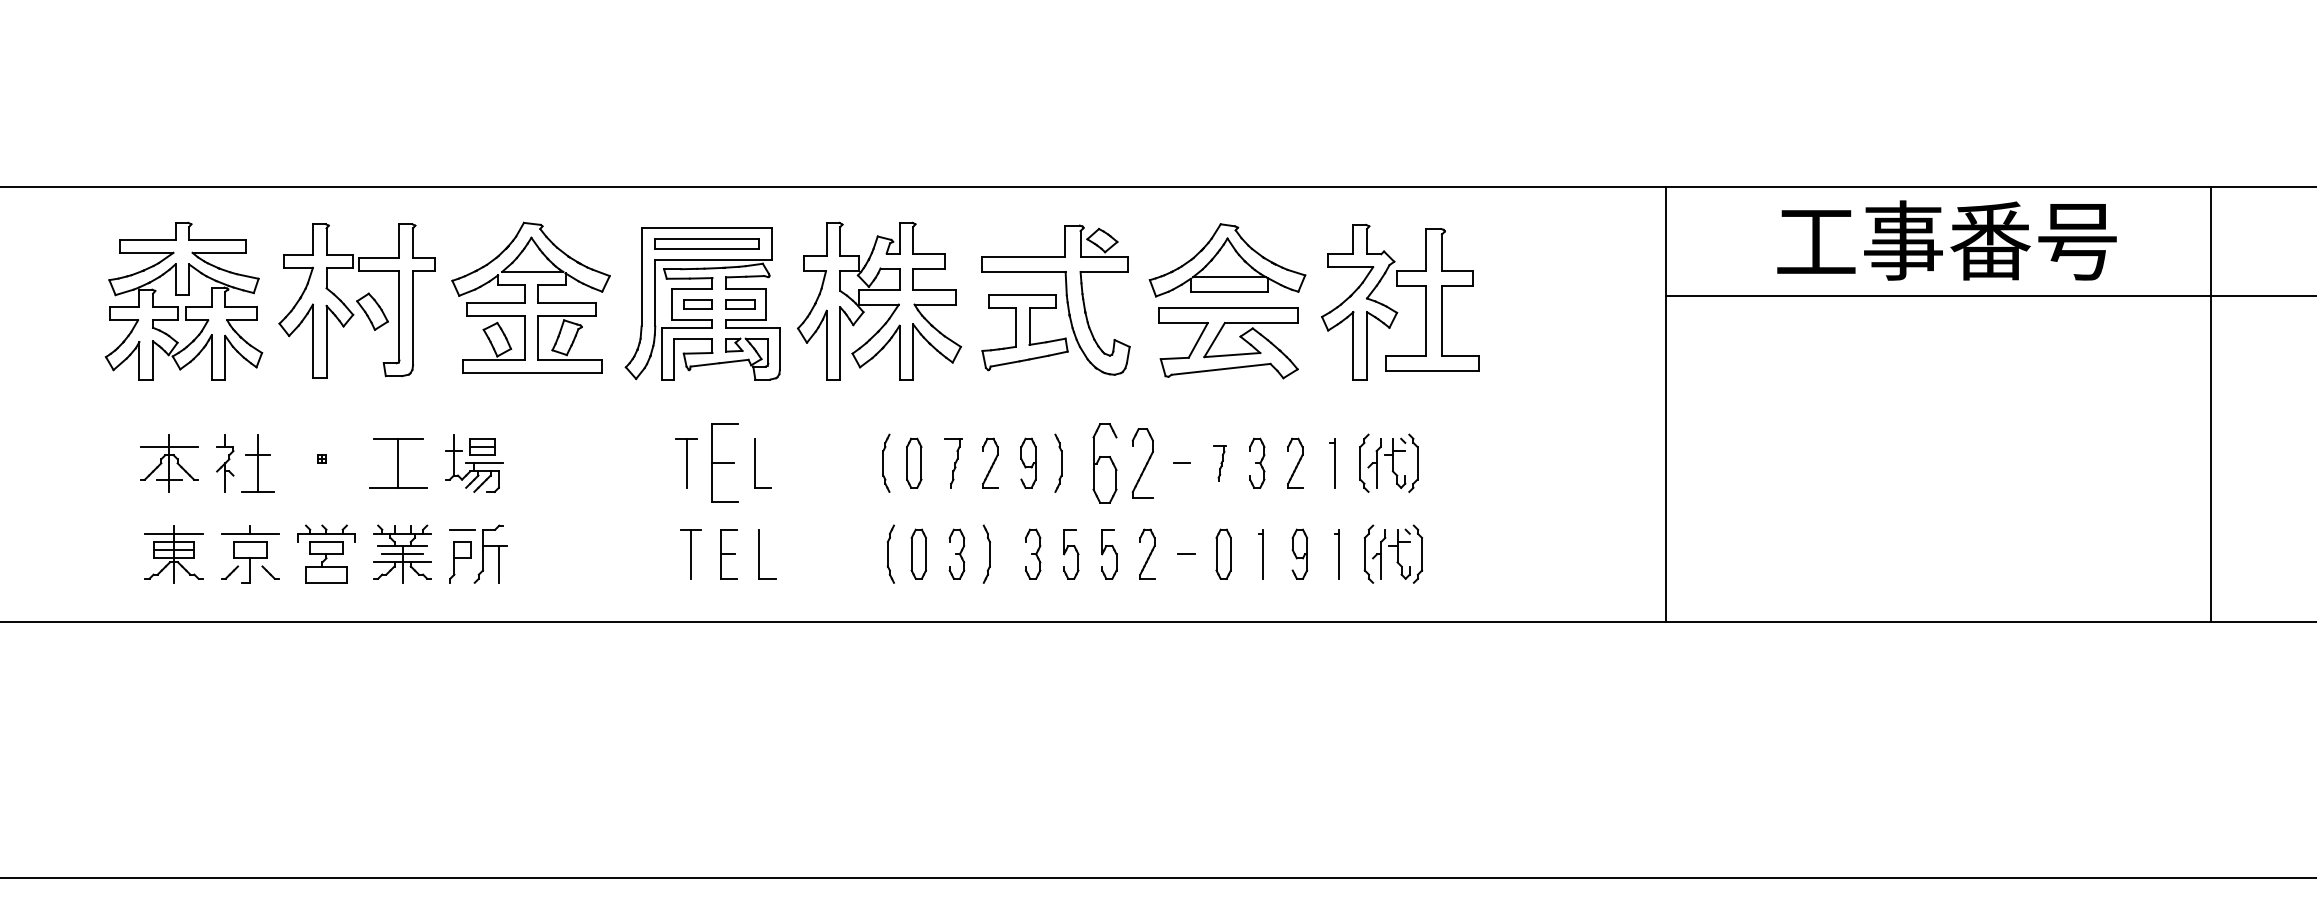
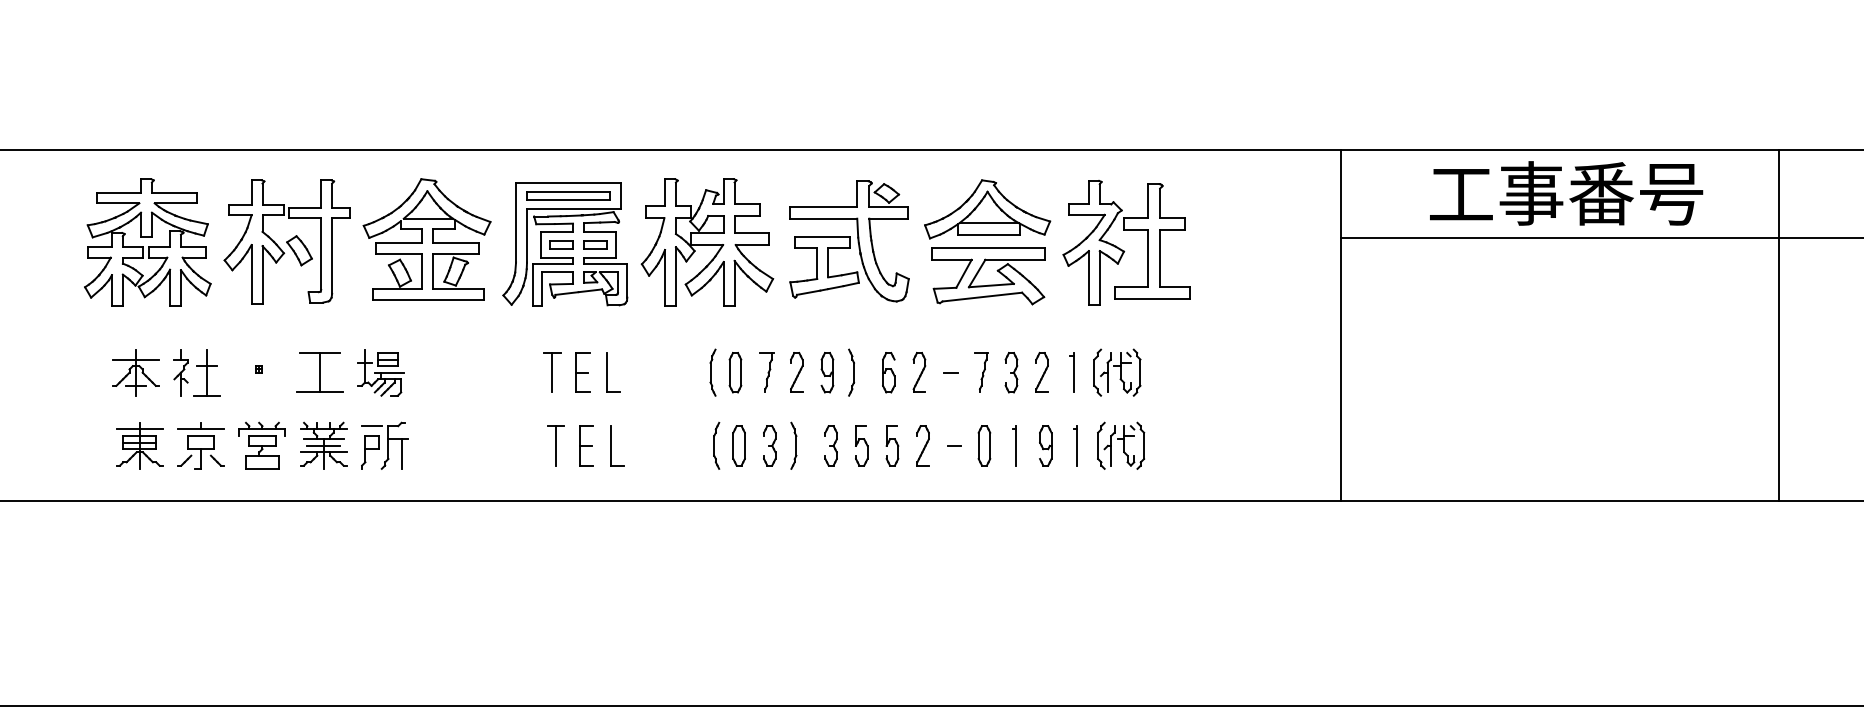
part: (1104, 462) -> (888, 372), size x0.62
part: (1142, 462) -> (919, 372), size x0.71
part: (724, 463) -> (582, 372), size x0.62
part: (1219, 463) -> (981, 372), size x1.43

